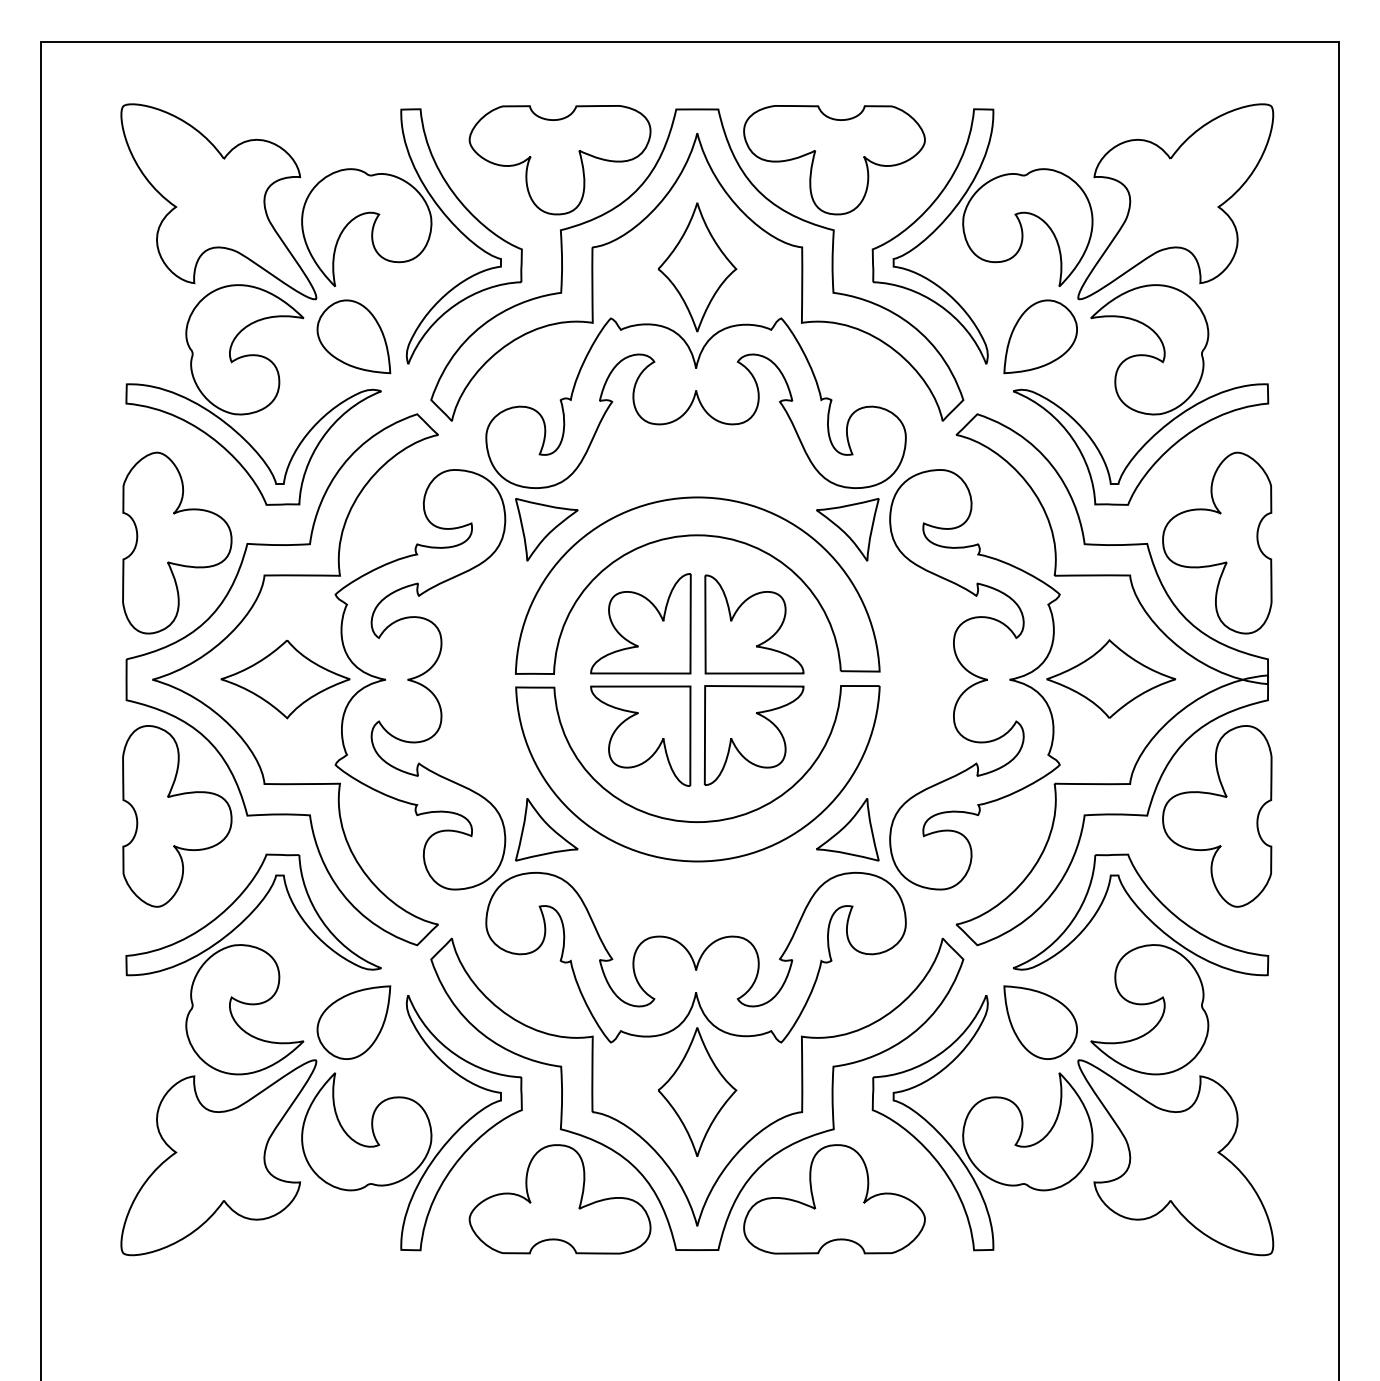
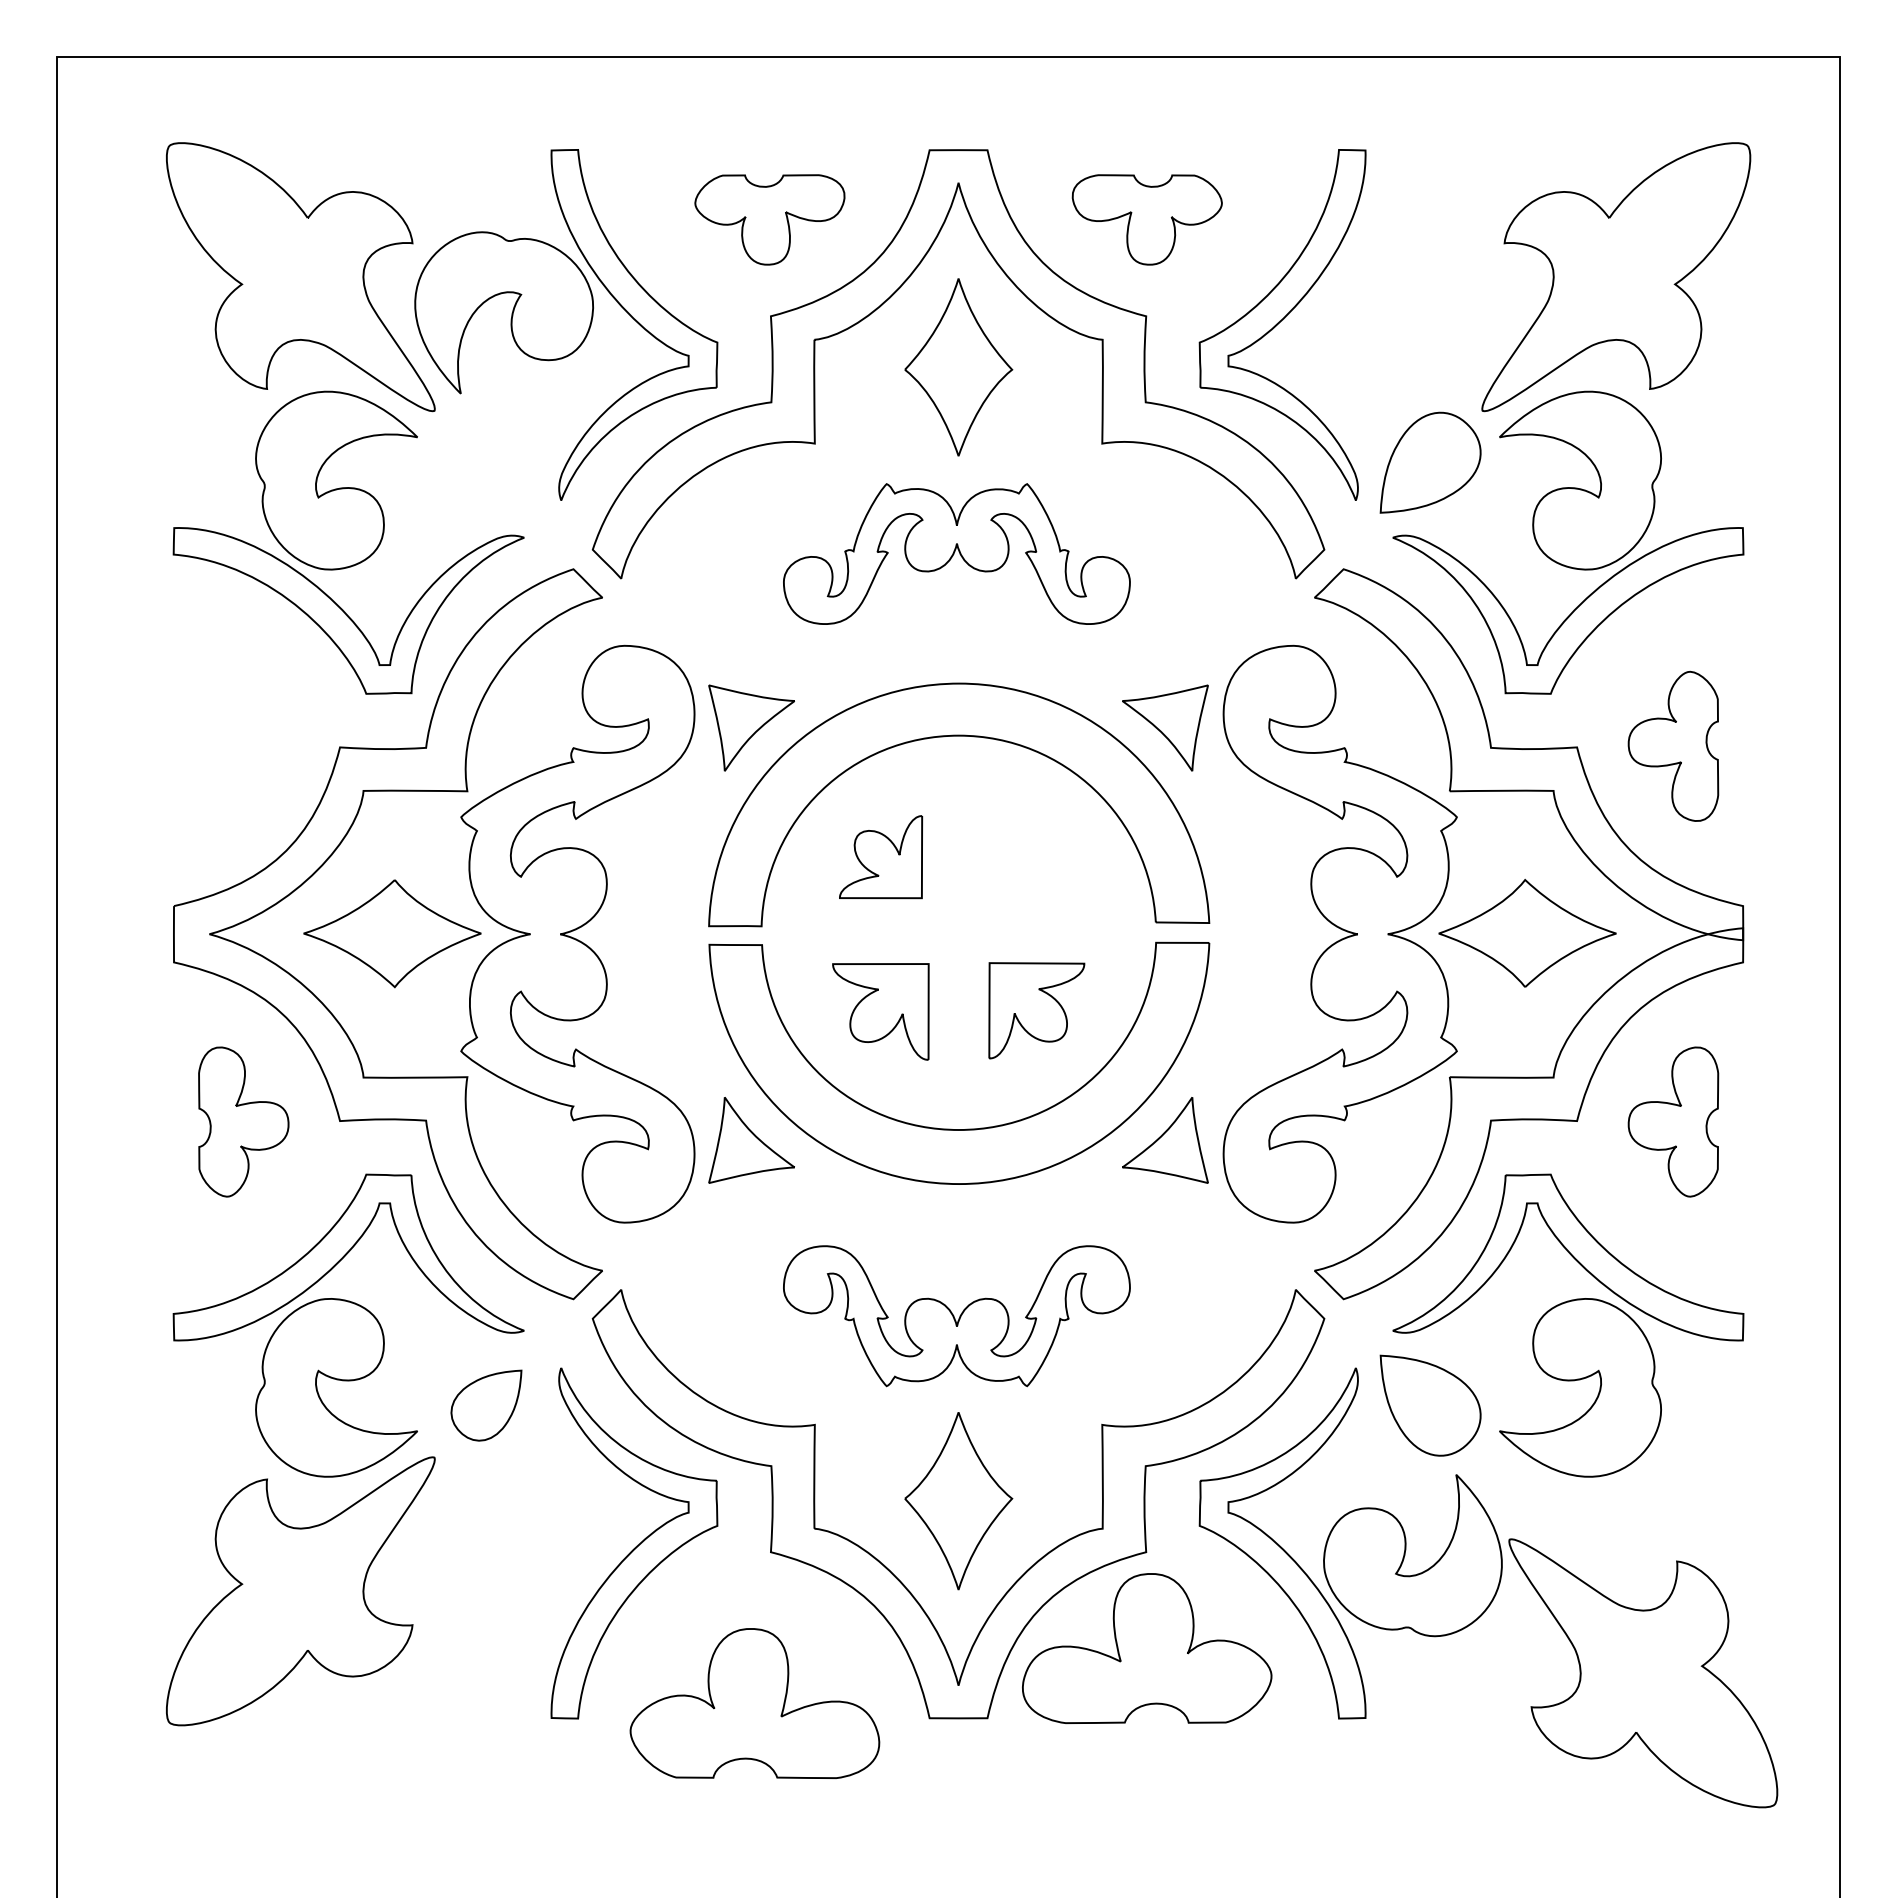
part: (559, 159) -> (769, 219), size x0.6
part: (834, 159) -> (1147, 219), size x0.6
part: (1022, 227) -> (1405, 312), removed
part: (353, 336) -> (486, 462), removed
part: (695, 402) -> (956, 553), size x0.6
part: (177, 543) -> (243, 746), removed
part: (1217, 543) -> (1673, 746), size x0.6
part: (640, 623) -> (880, 856), size x0.6
part: (754, 623) -> (1036, 857), removed
part: (640, 735) -> (880, 1011), size x0.7
part: (754, 735) -> (1036, 1010), size x0.7
part: (177, 815) -> (243, 1121), size x0.6
part: (1217, 815) -> (1673, 1121), size x0.6
part: (695, 957) -> (956, 1315), size x0.6
part: (353, 1022) -> (486, 1405), size x0.7
part: (372, 1131) -> (511, 1555), removed
part: (1175, 1157) -> (1643, 1673), moved
part: (559, 1199) -> (754, 1703), moved

